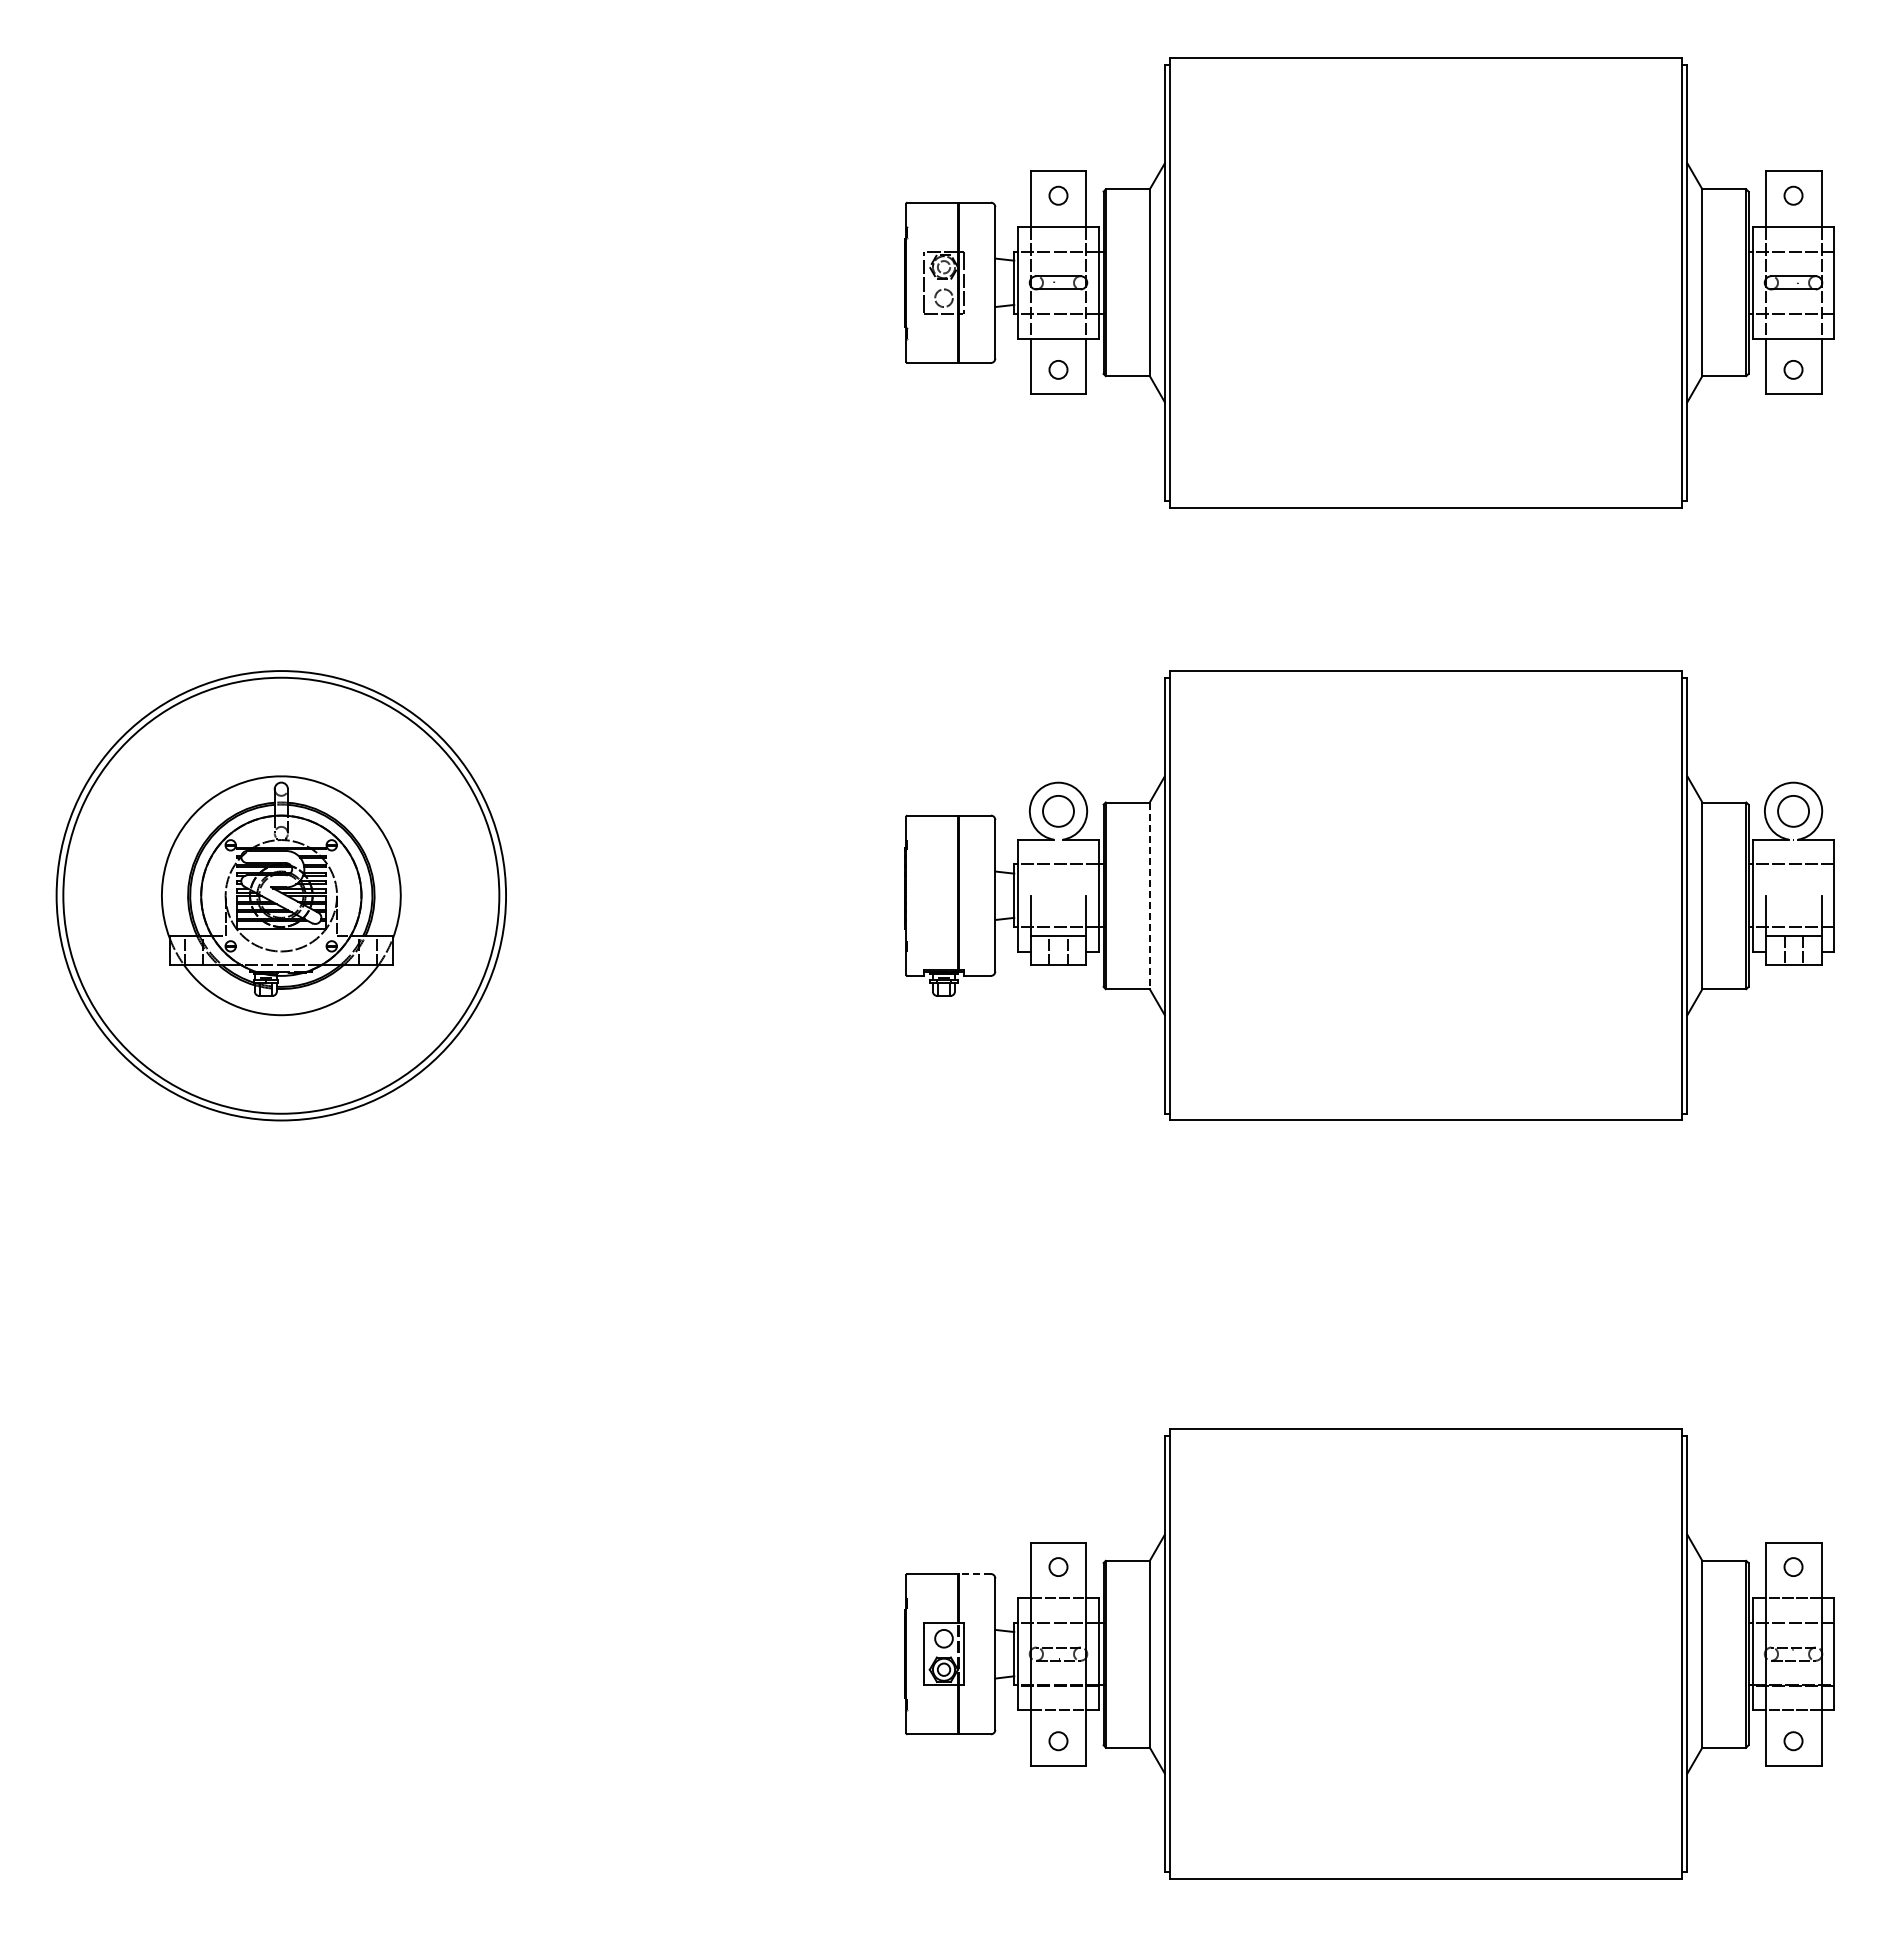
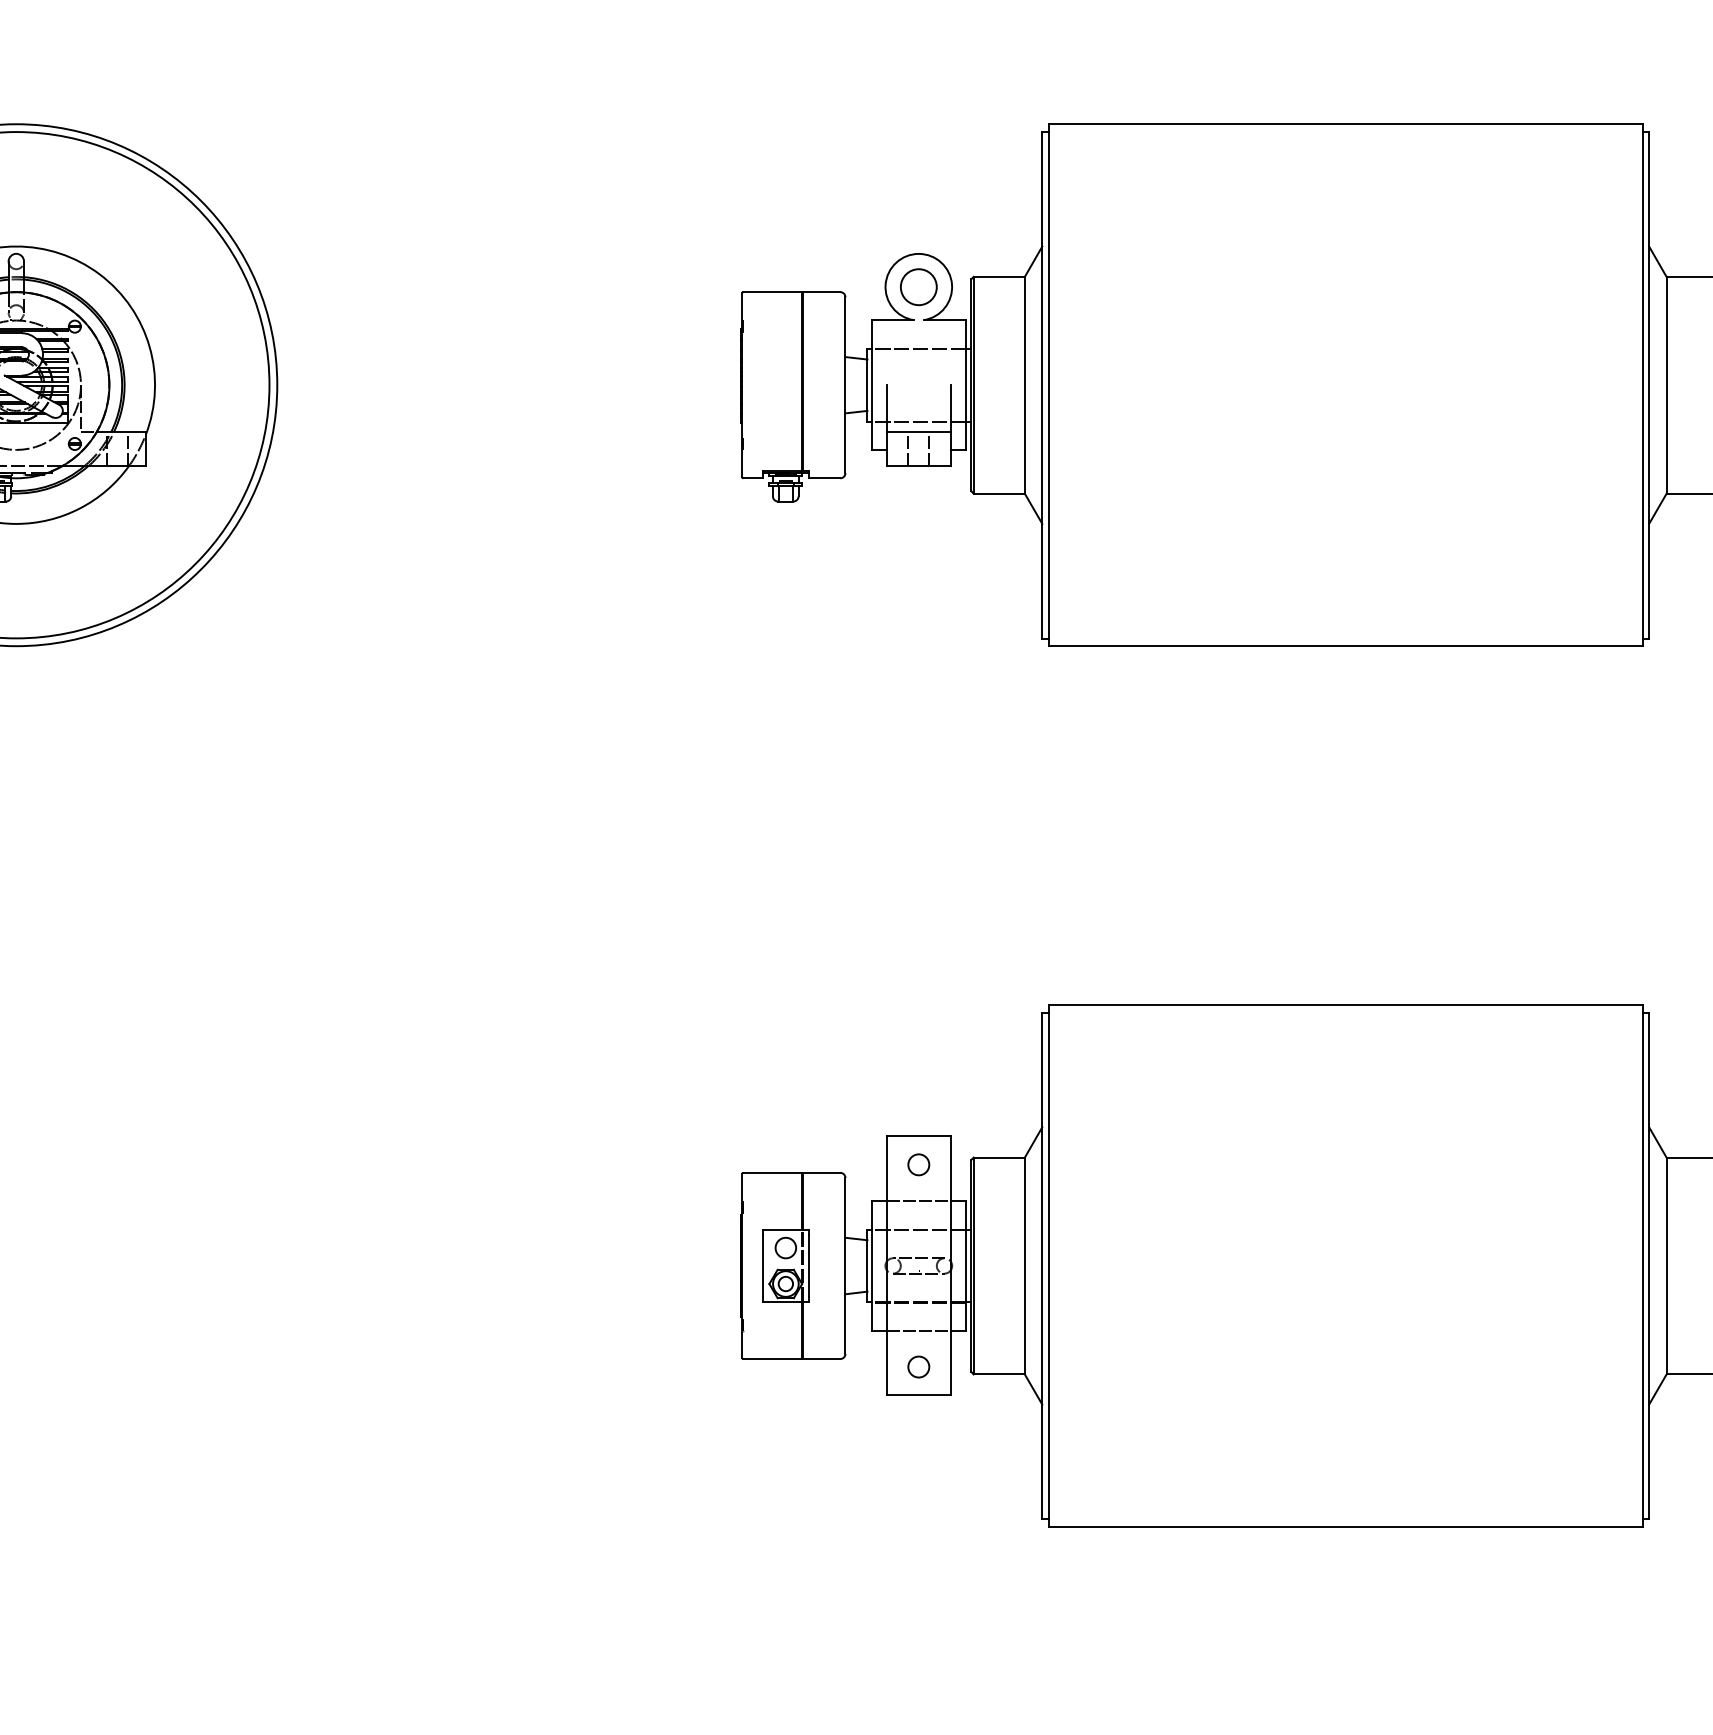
line: (1149, 896) -> (1024, 386), dashed -> solid
line: (974, 1574) -> (821, 1173), dashed -> solid

